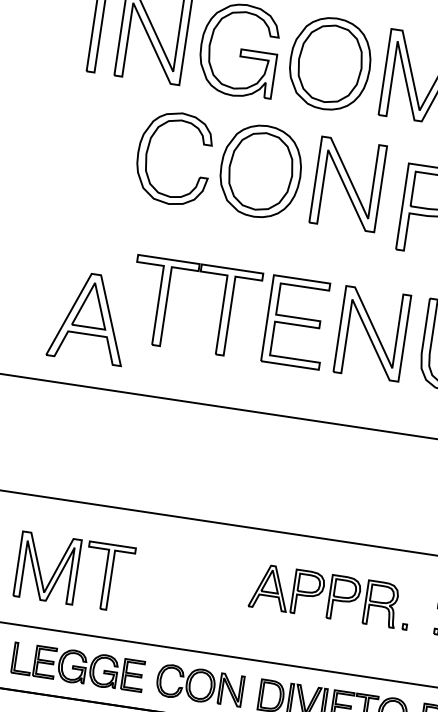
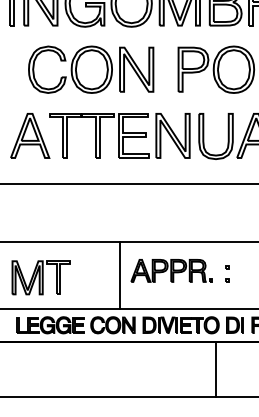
part: (260, 170) -> (91, 69), moved
part: (90, 316) -> (30, 135), moved
line: (229, 590) -> (120, 275), added

